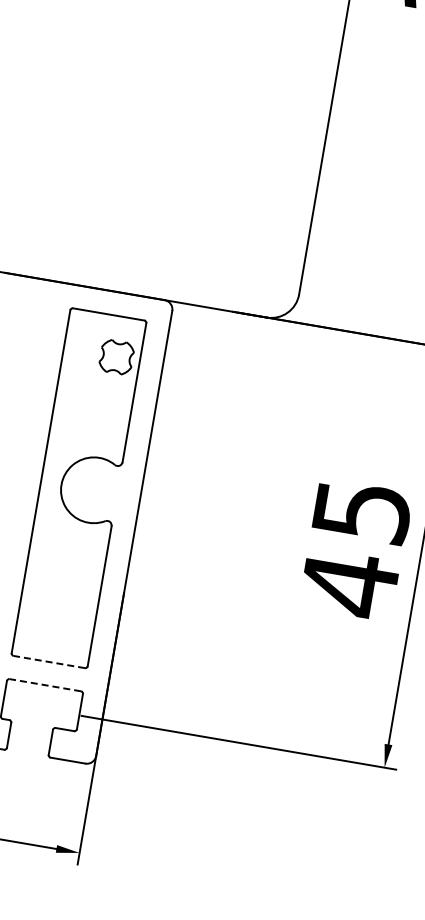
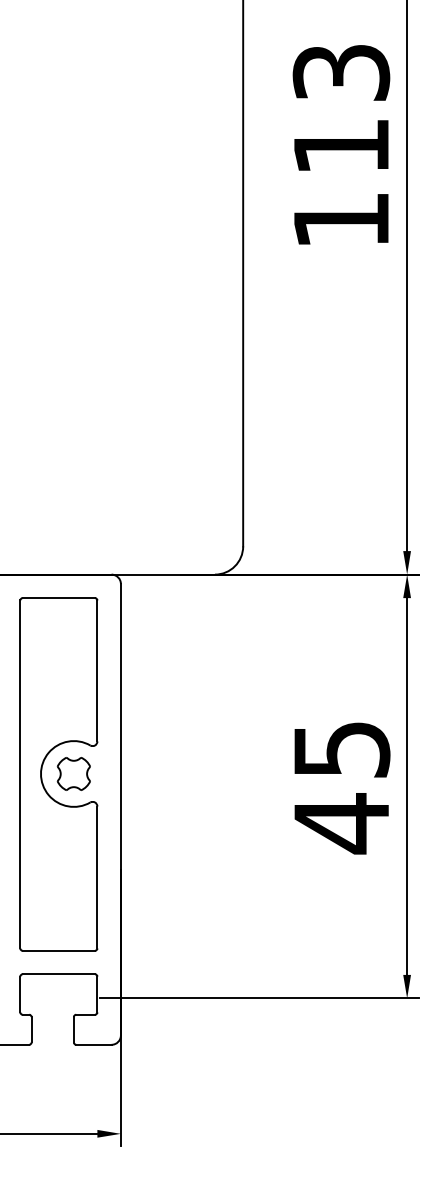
part: (116, 356) -> (73, 773), moved
line: (49, 661) -> (58, 950), dashed -> solid
line: (44, 685) -> (58, 974), dashed -> solid

